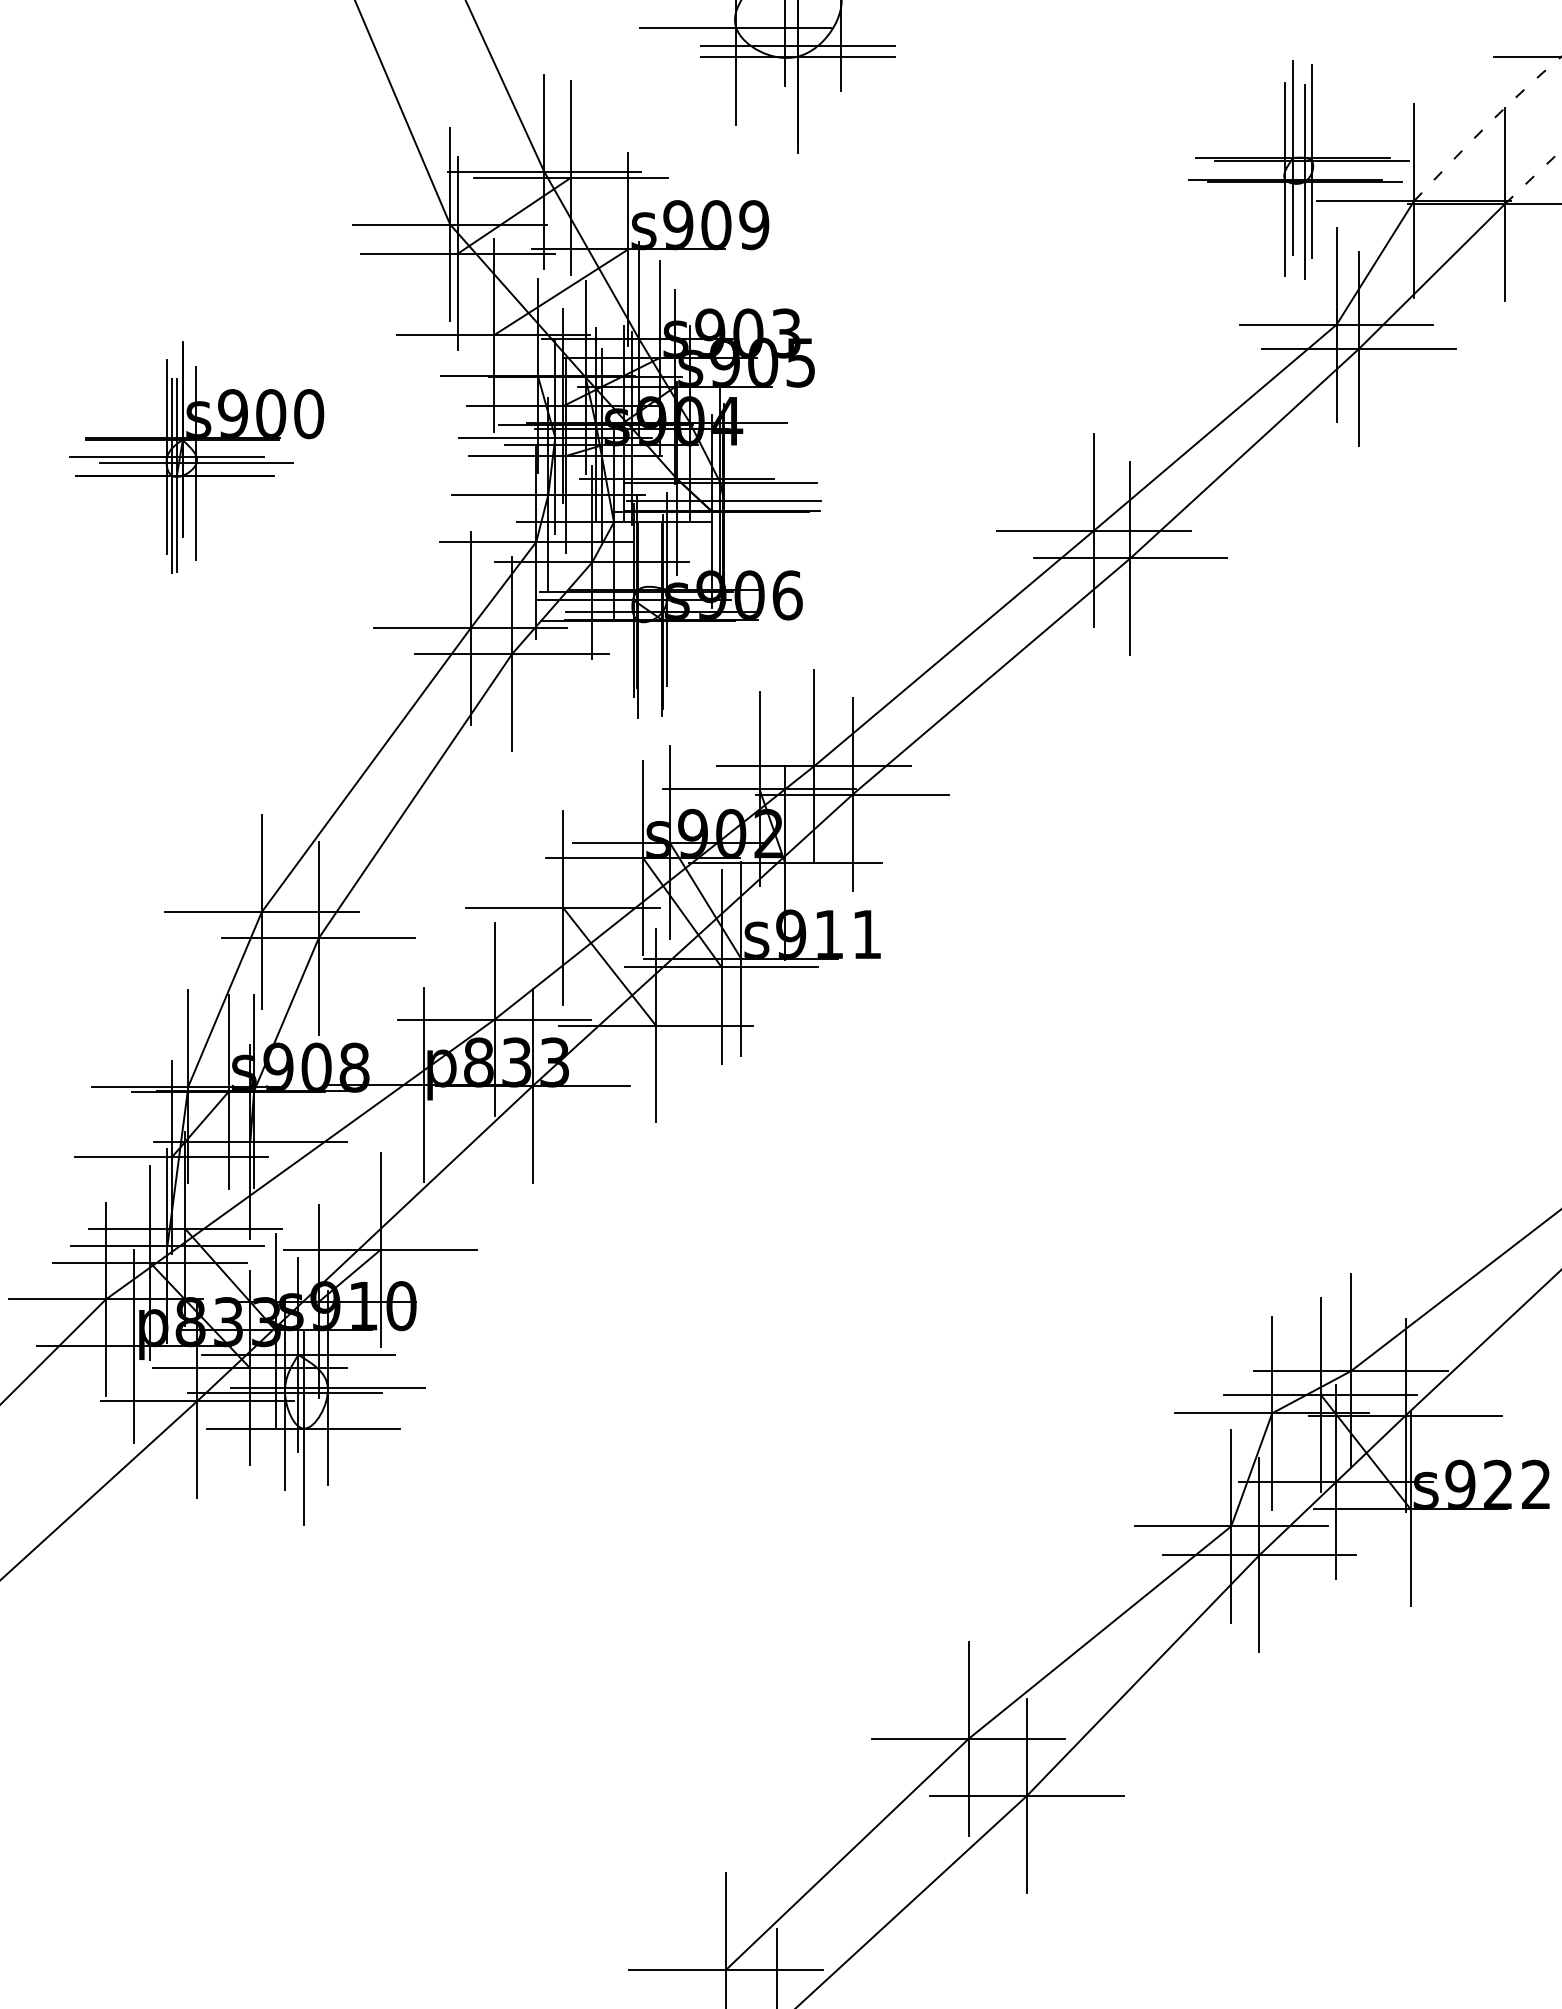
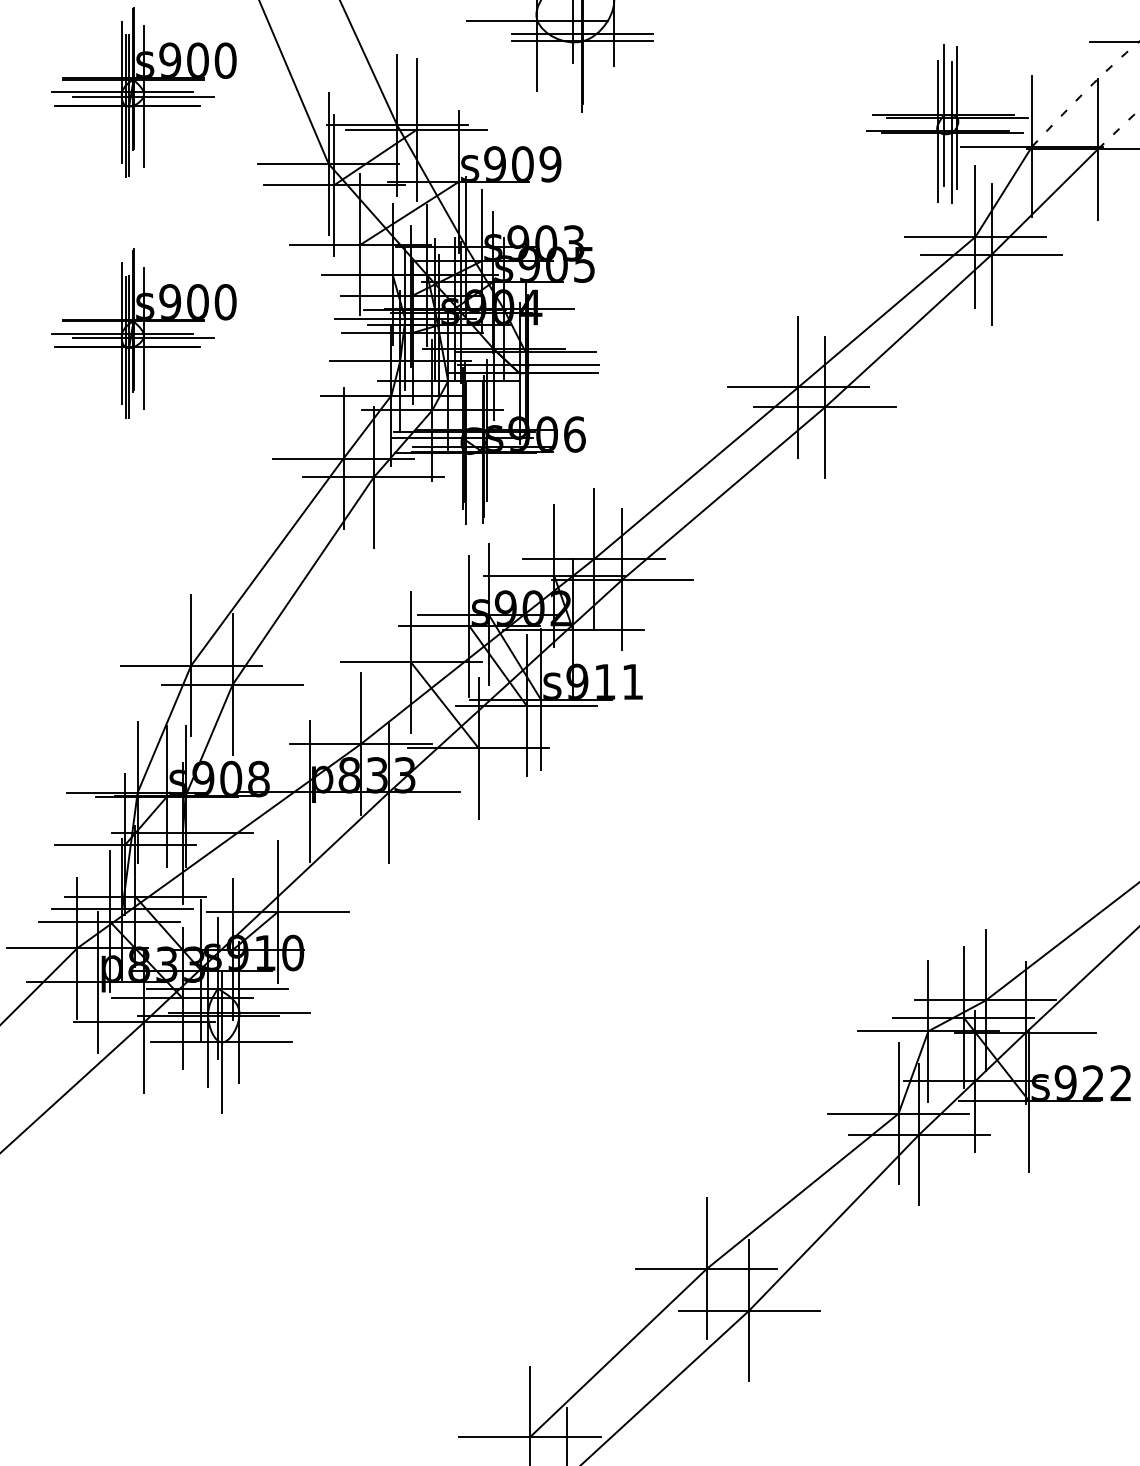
part: (196, 126) -> (143, 92), added

